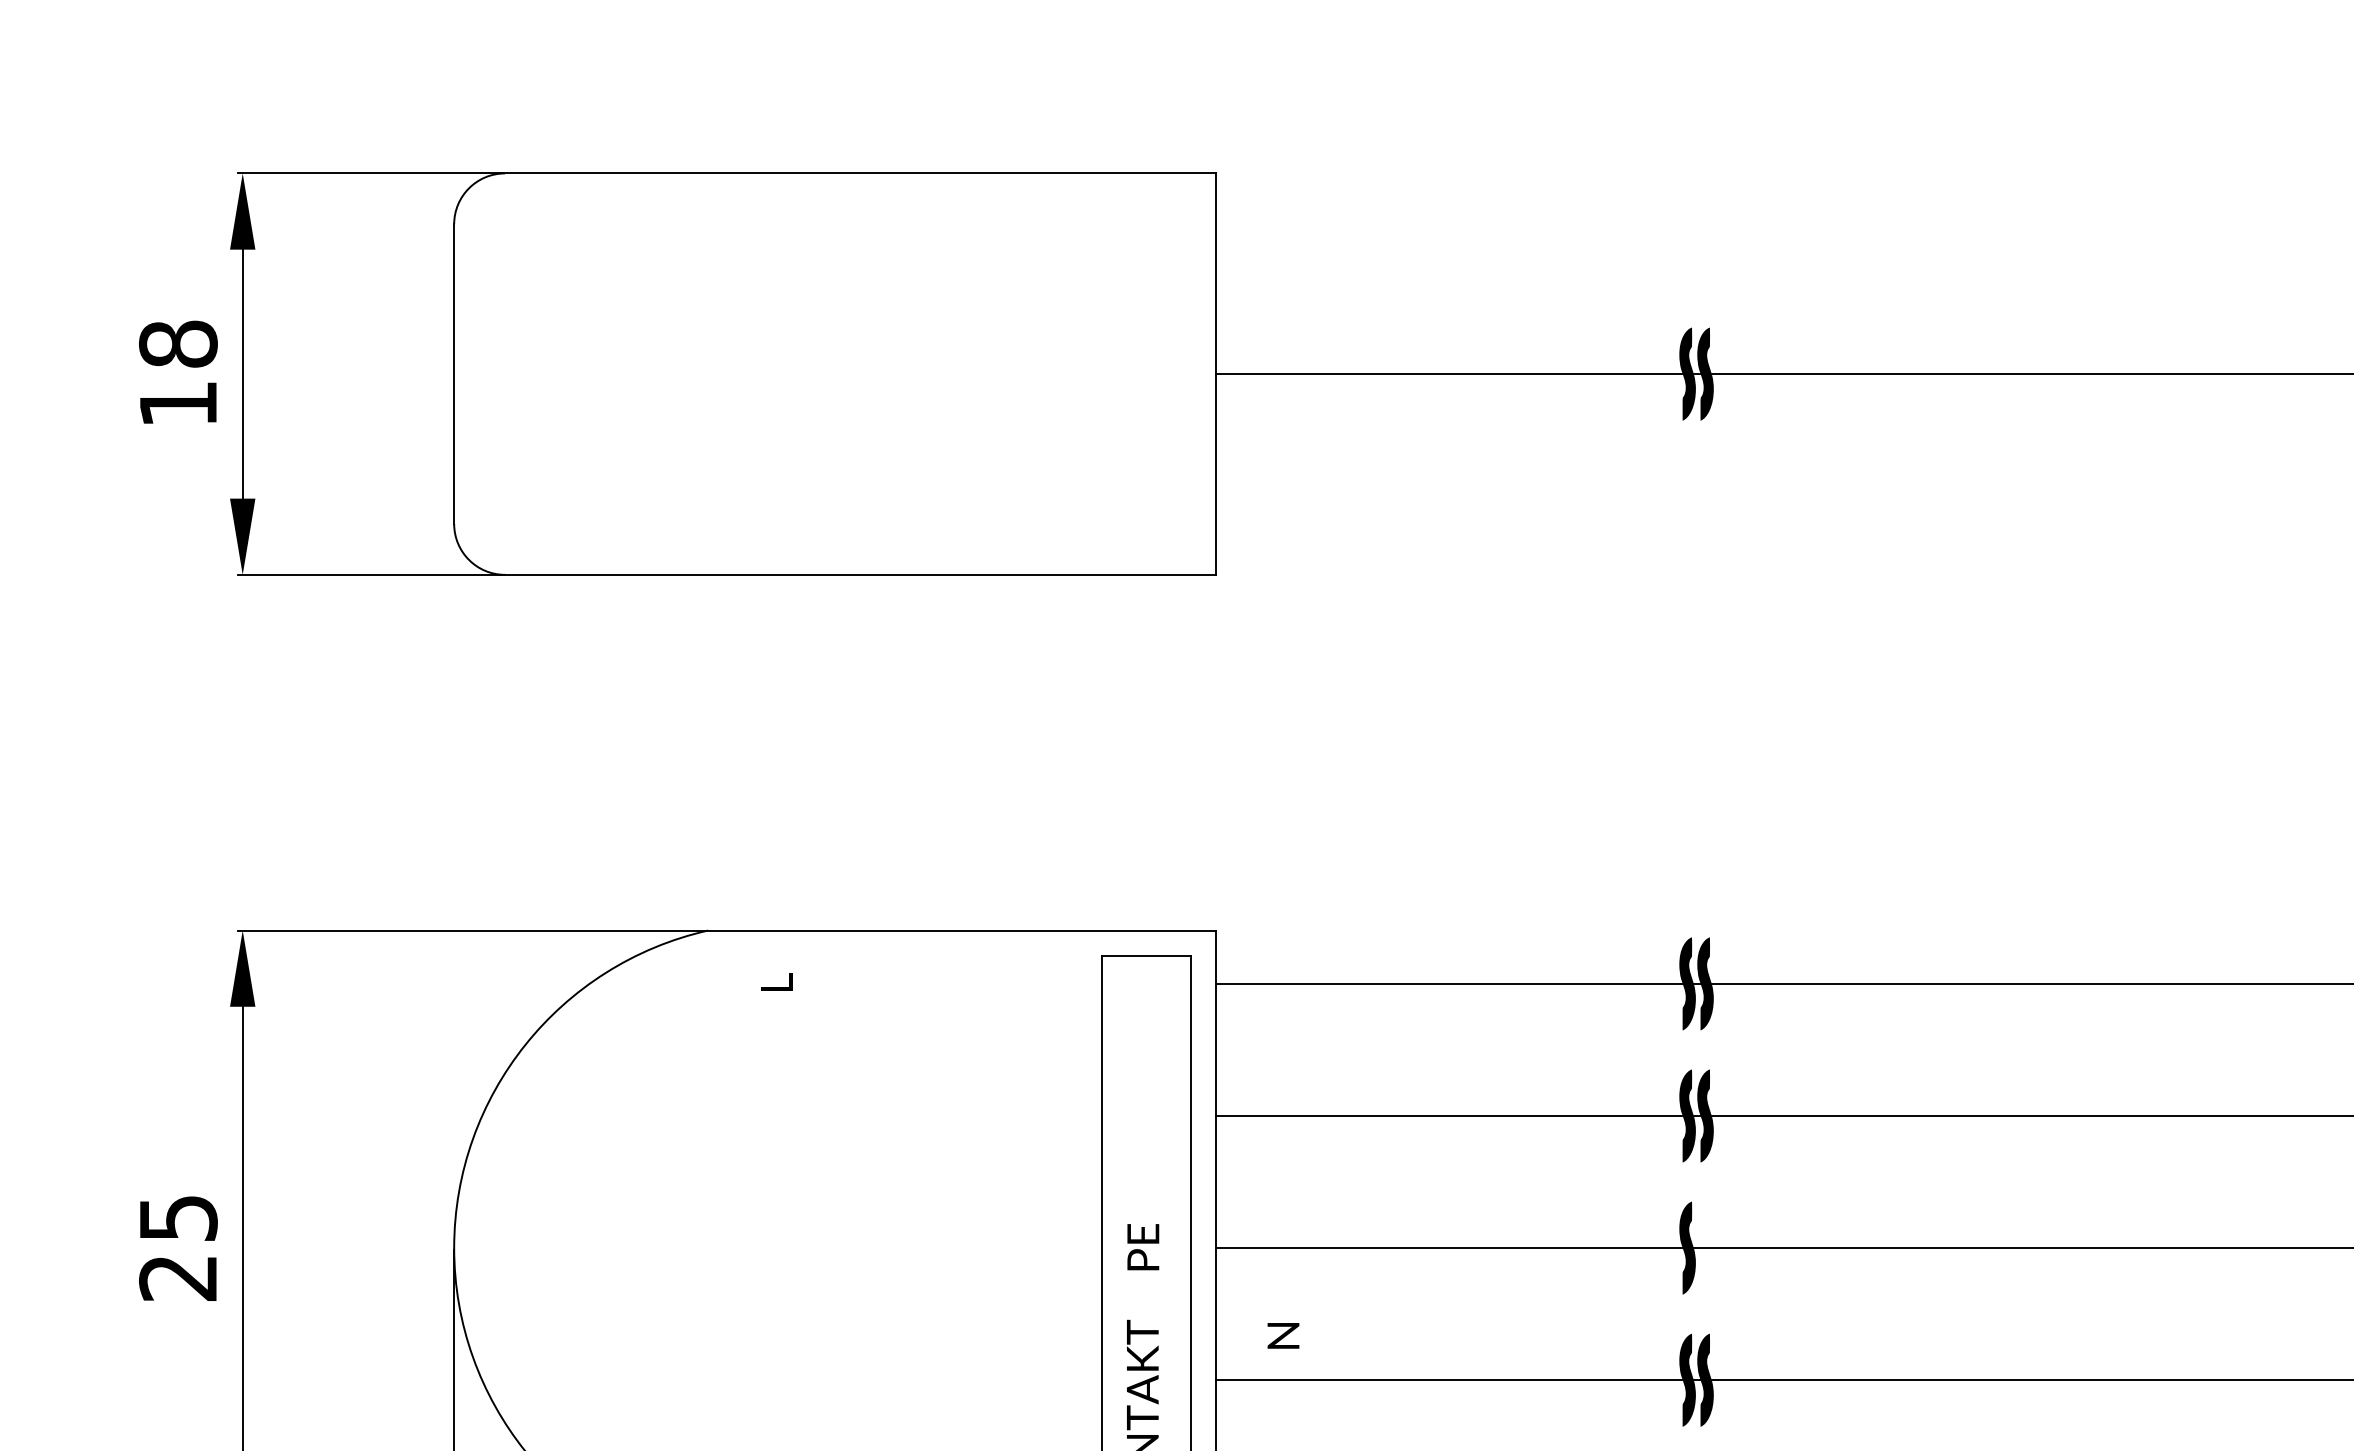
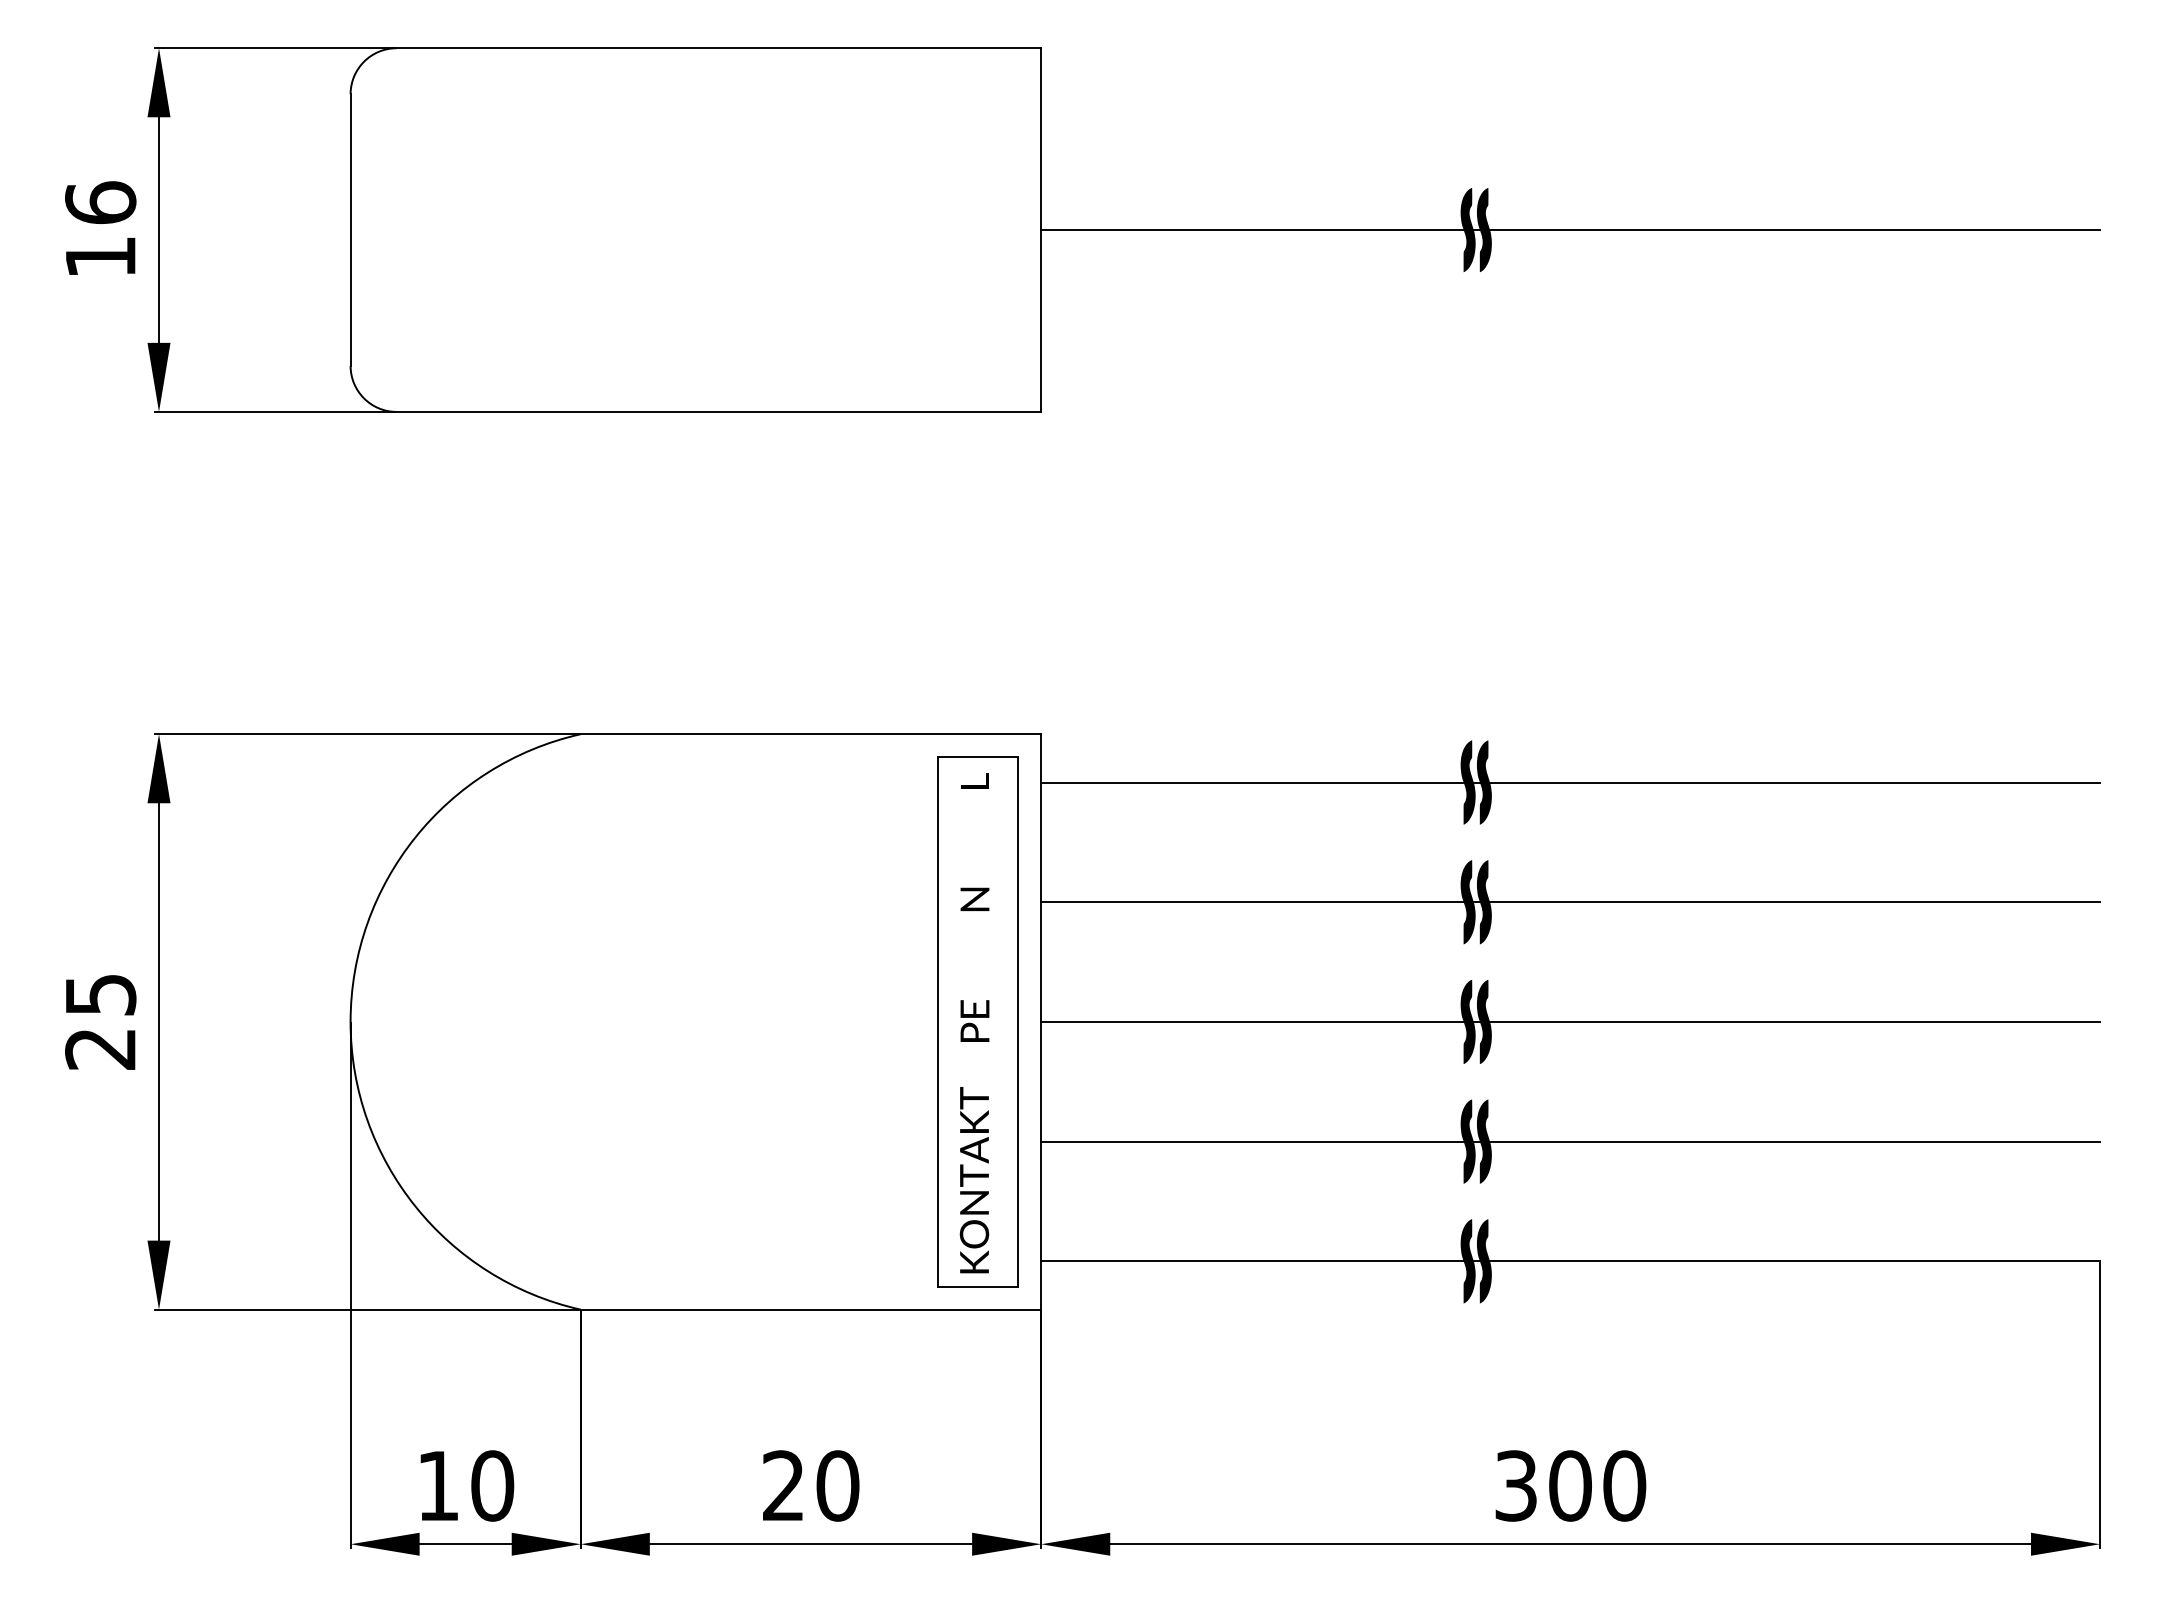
text: (178, 343) -> (100, 202), 18 -> 16
text: (776, 981) -> (974, 780), moved
fill: (1704, 1247) -> (1483, 1021), added
text: (1282, 1334) -> (974, 898), moved

